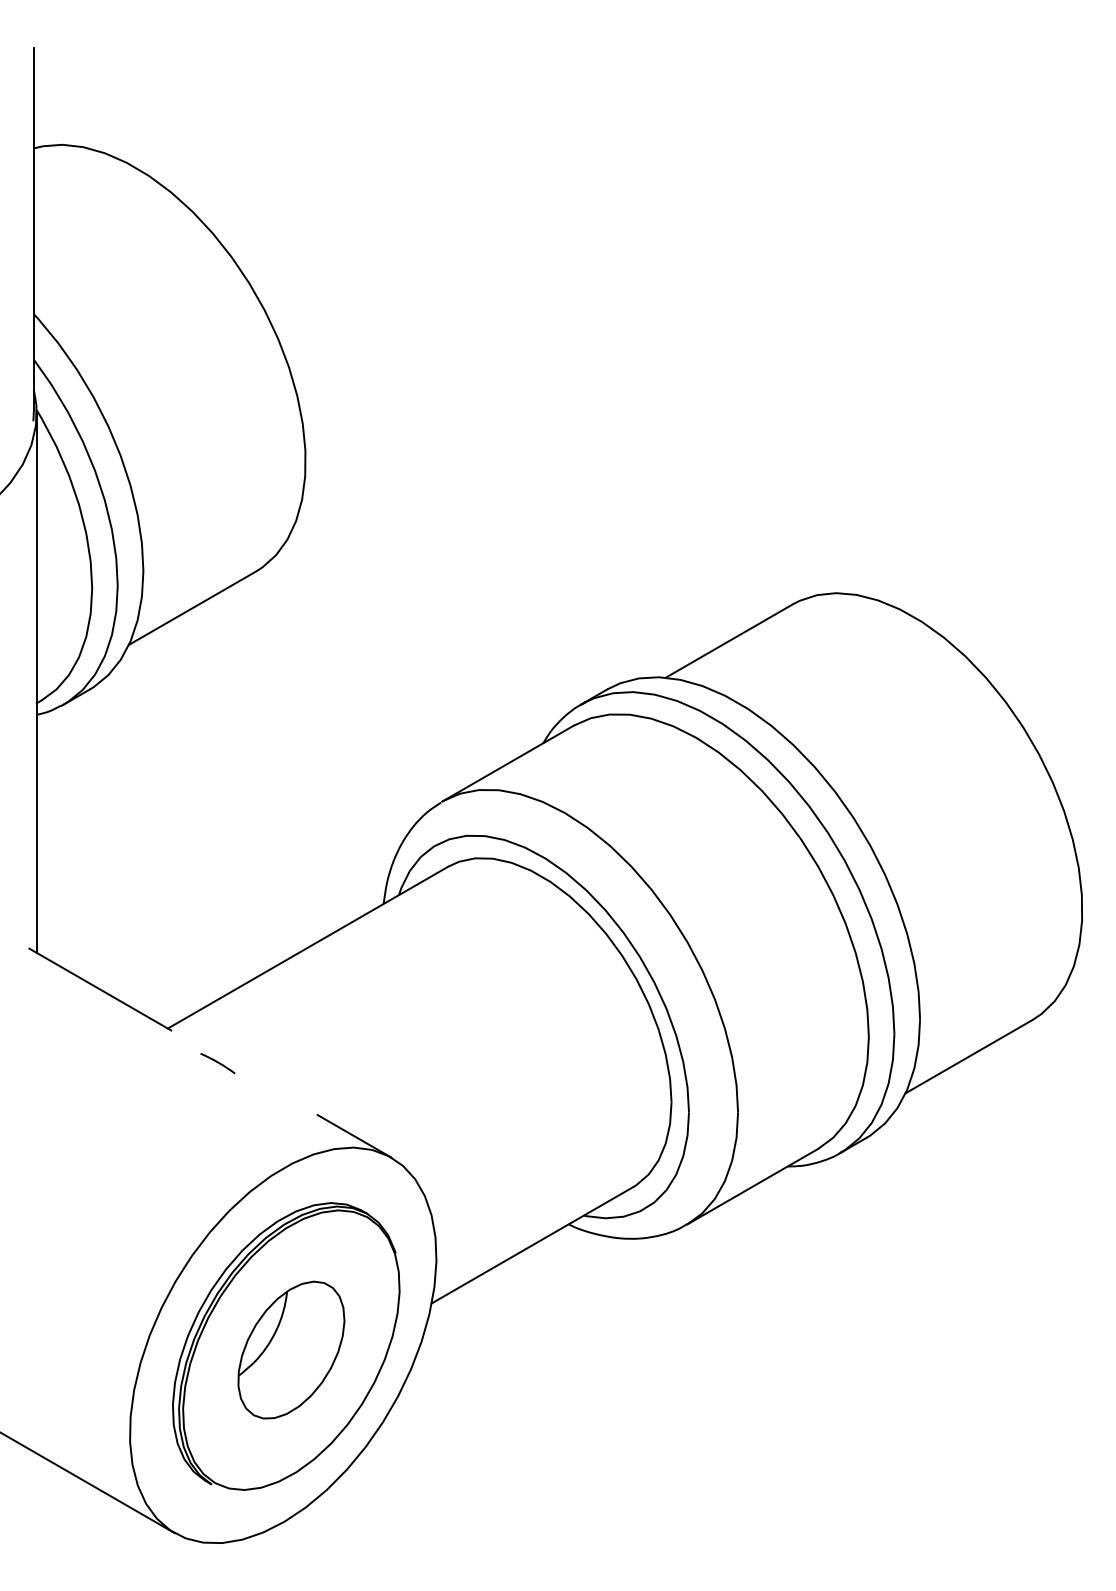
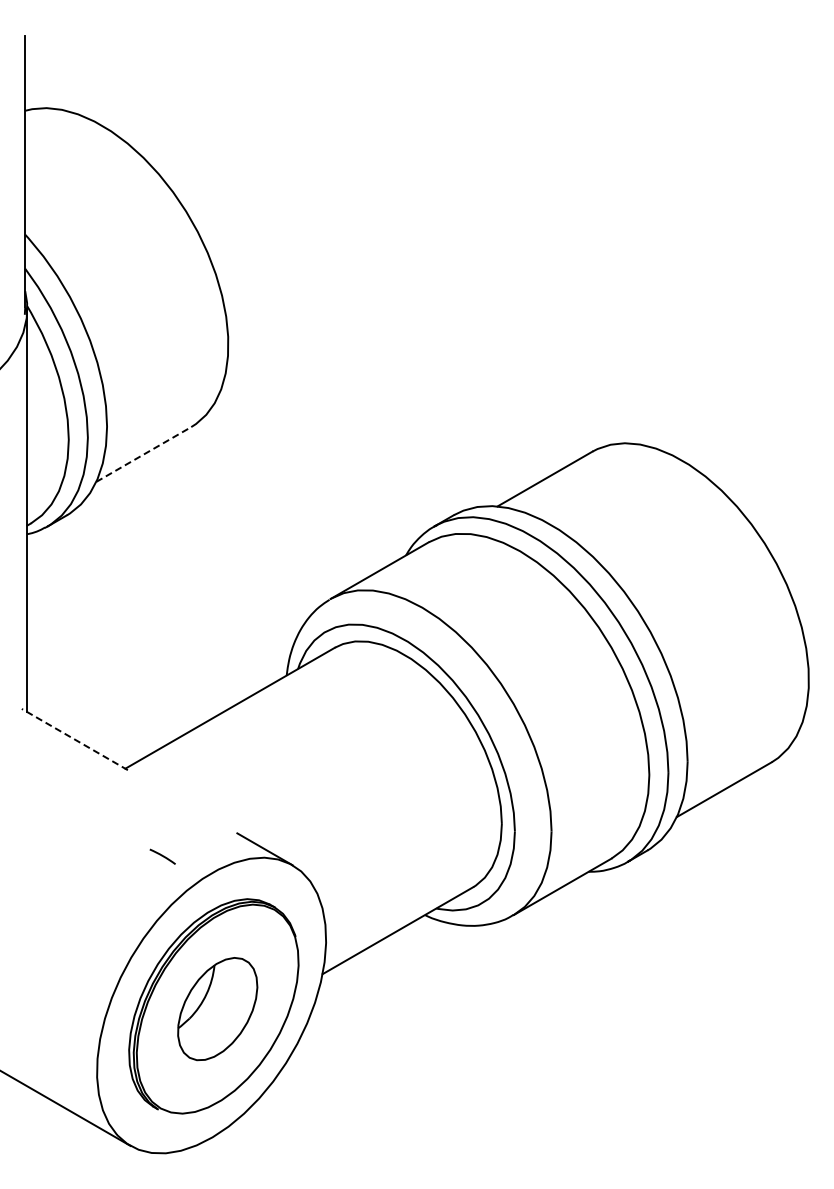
line: (192, 608) -> (143, 454), solid -> dashed
line: (99, 989) -> (74, 739), solid -> dashed
line: (217, 1063) -> (162, 856), moved

